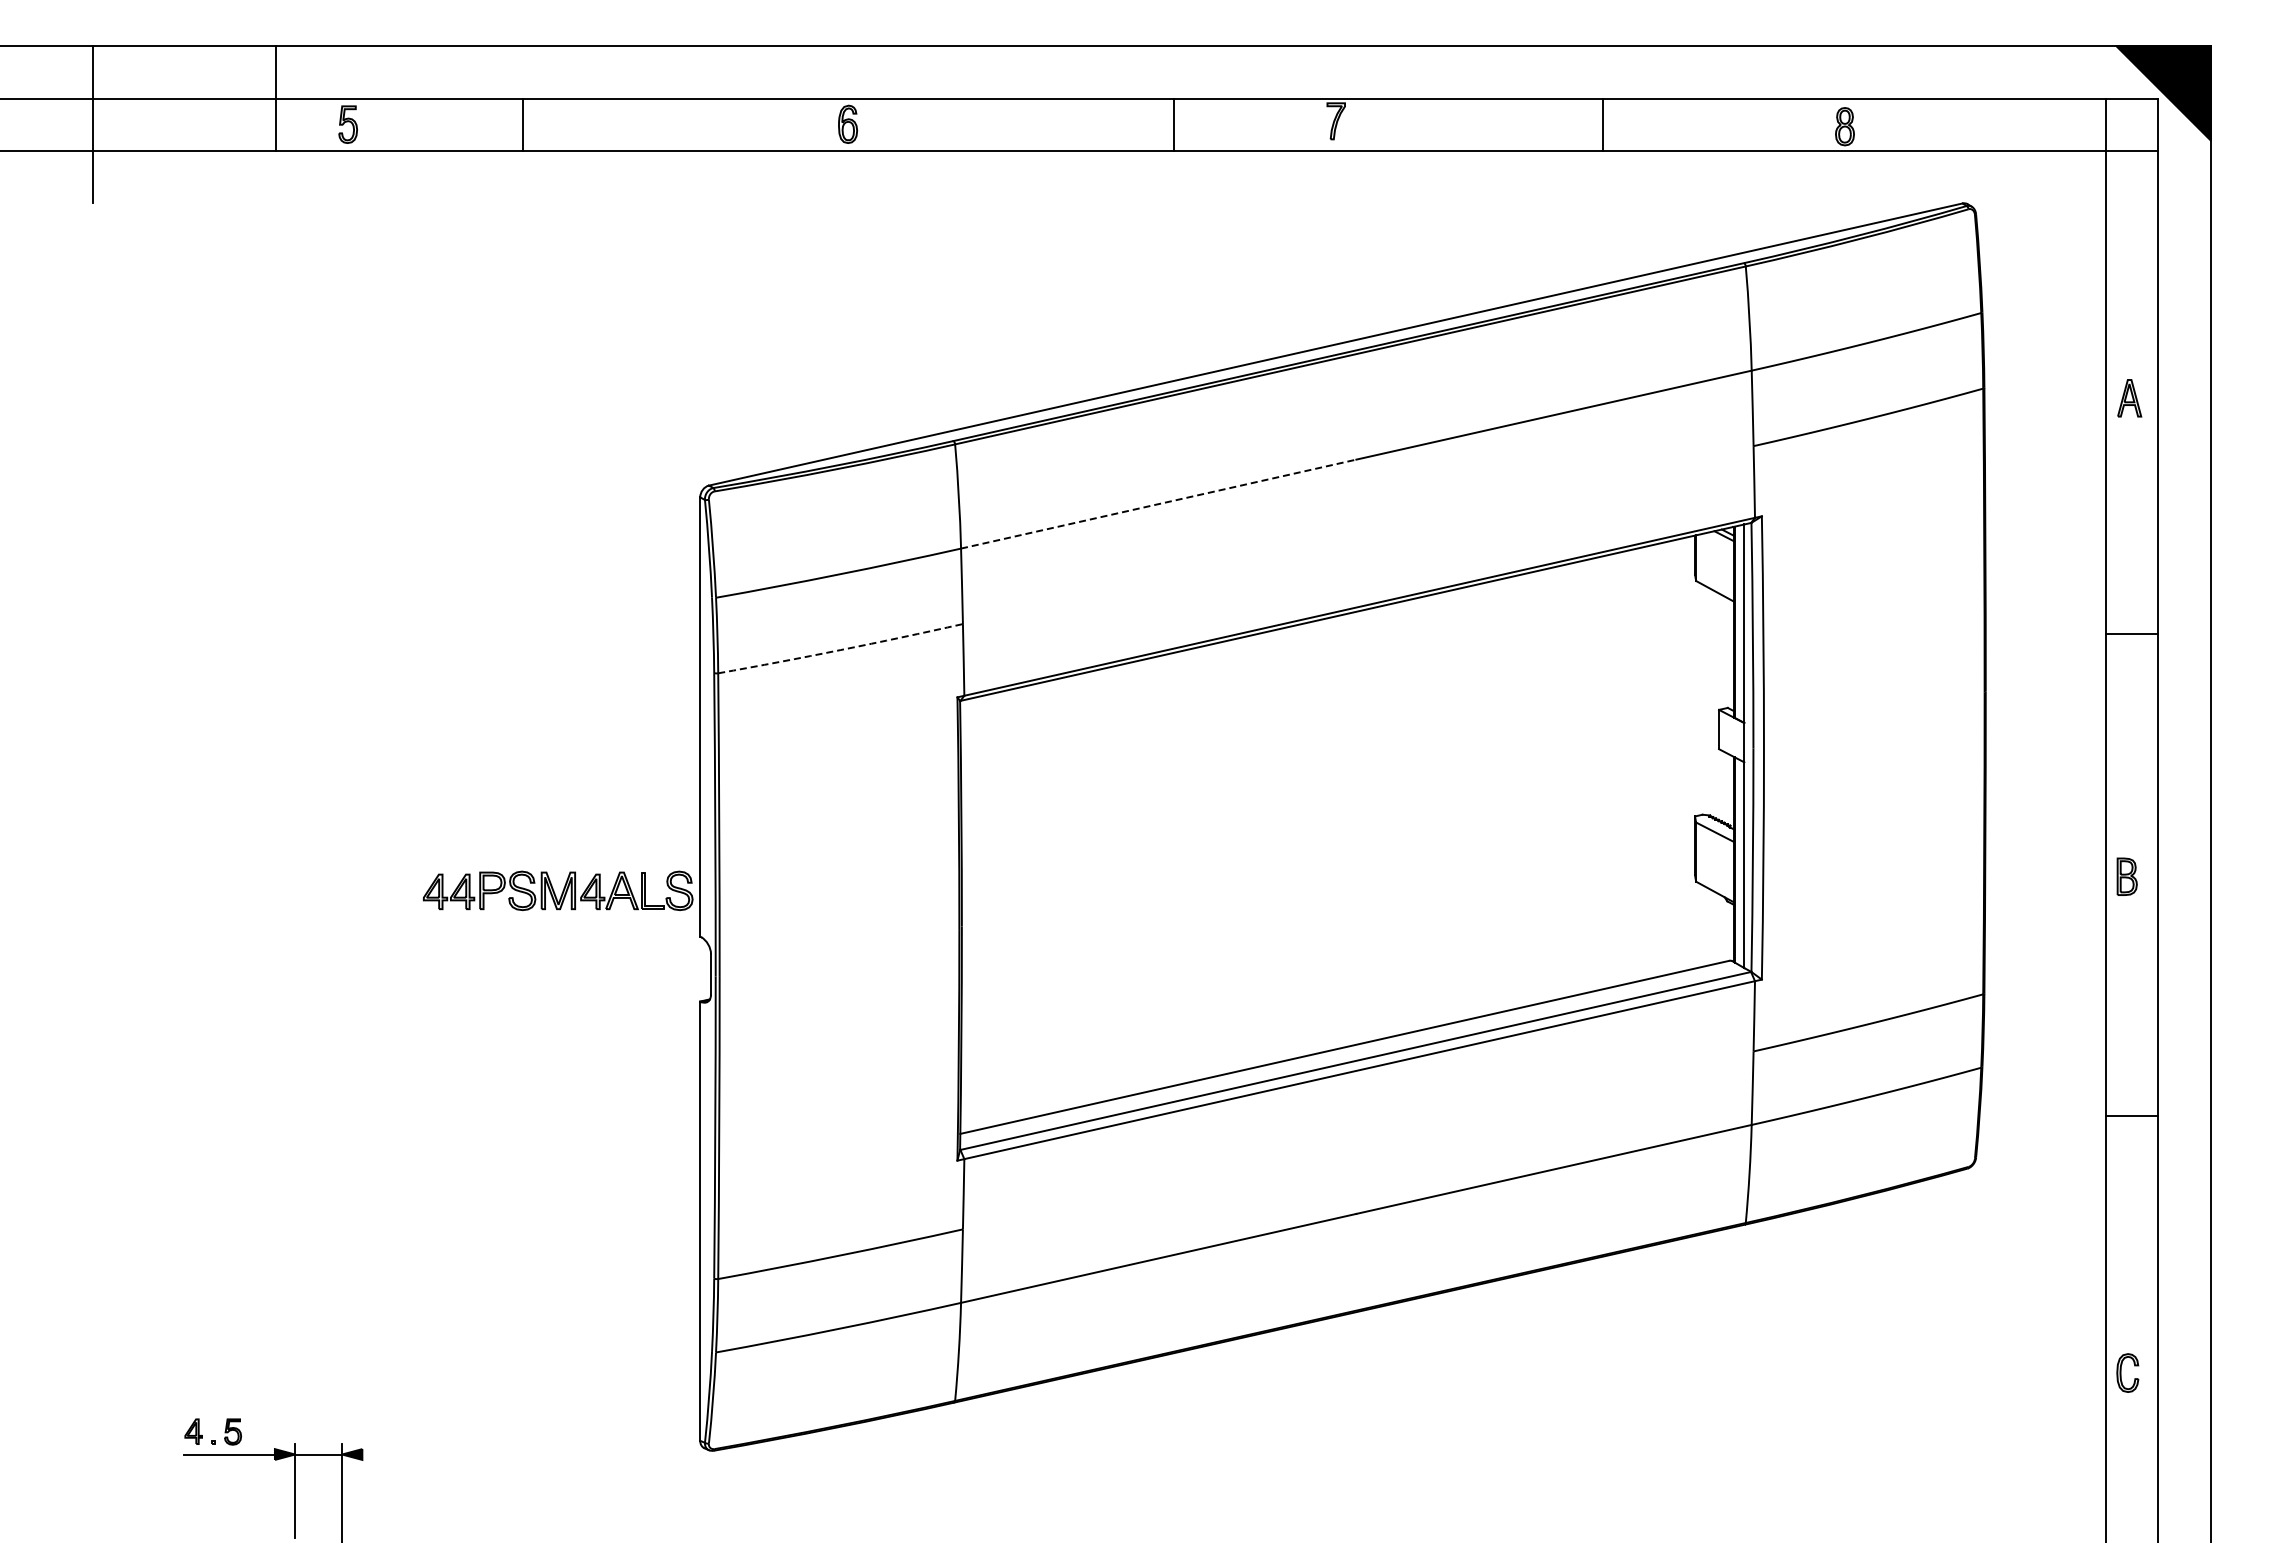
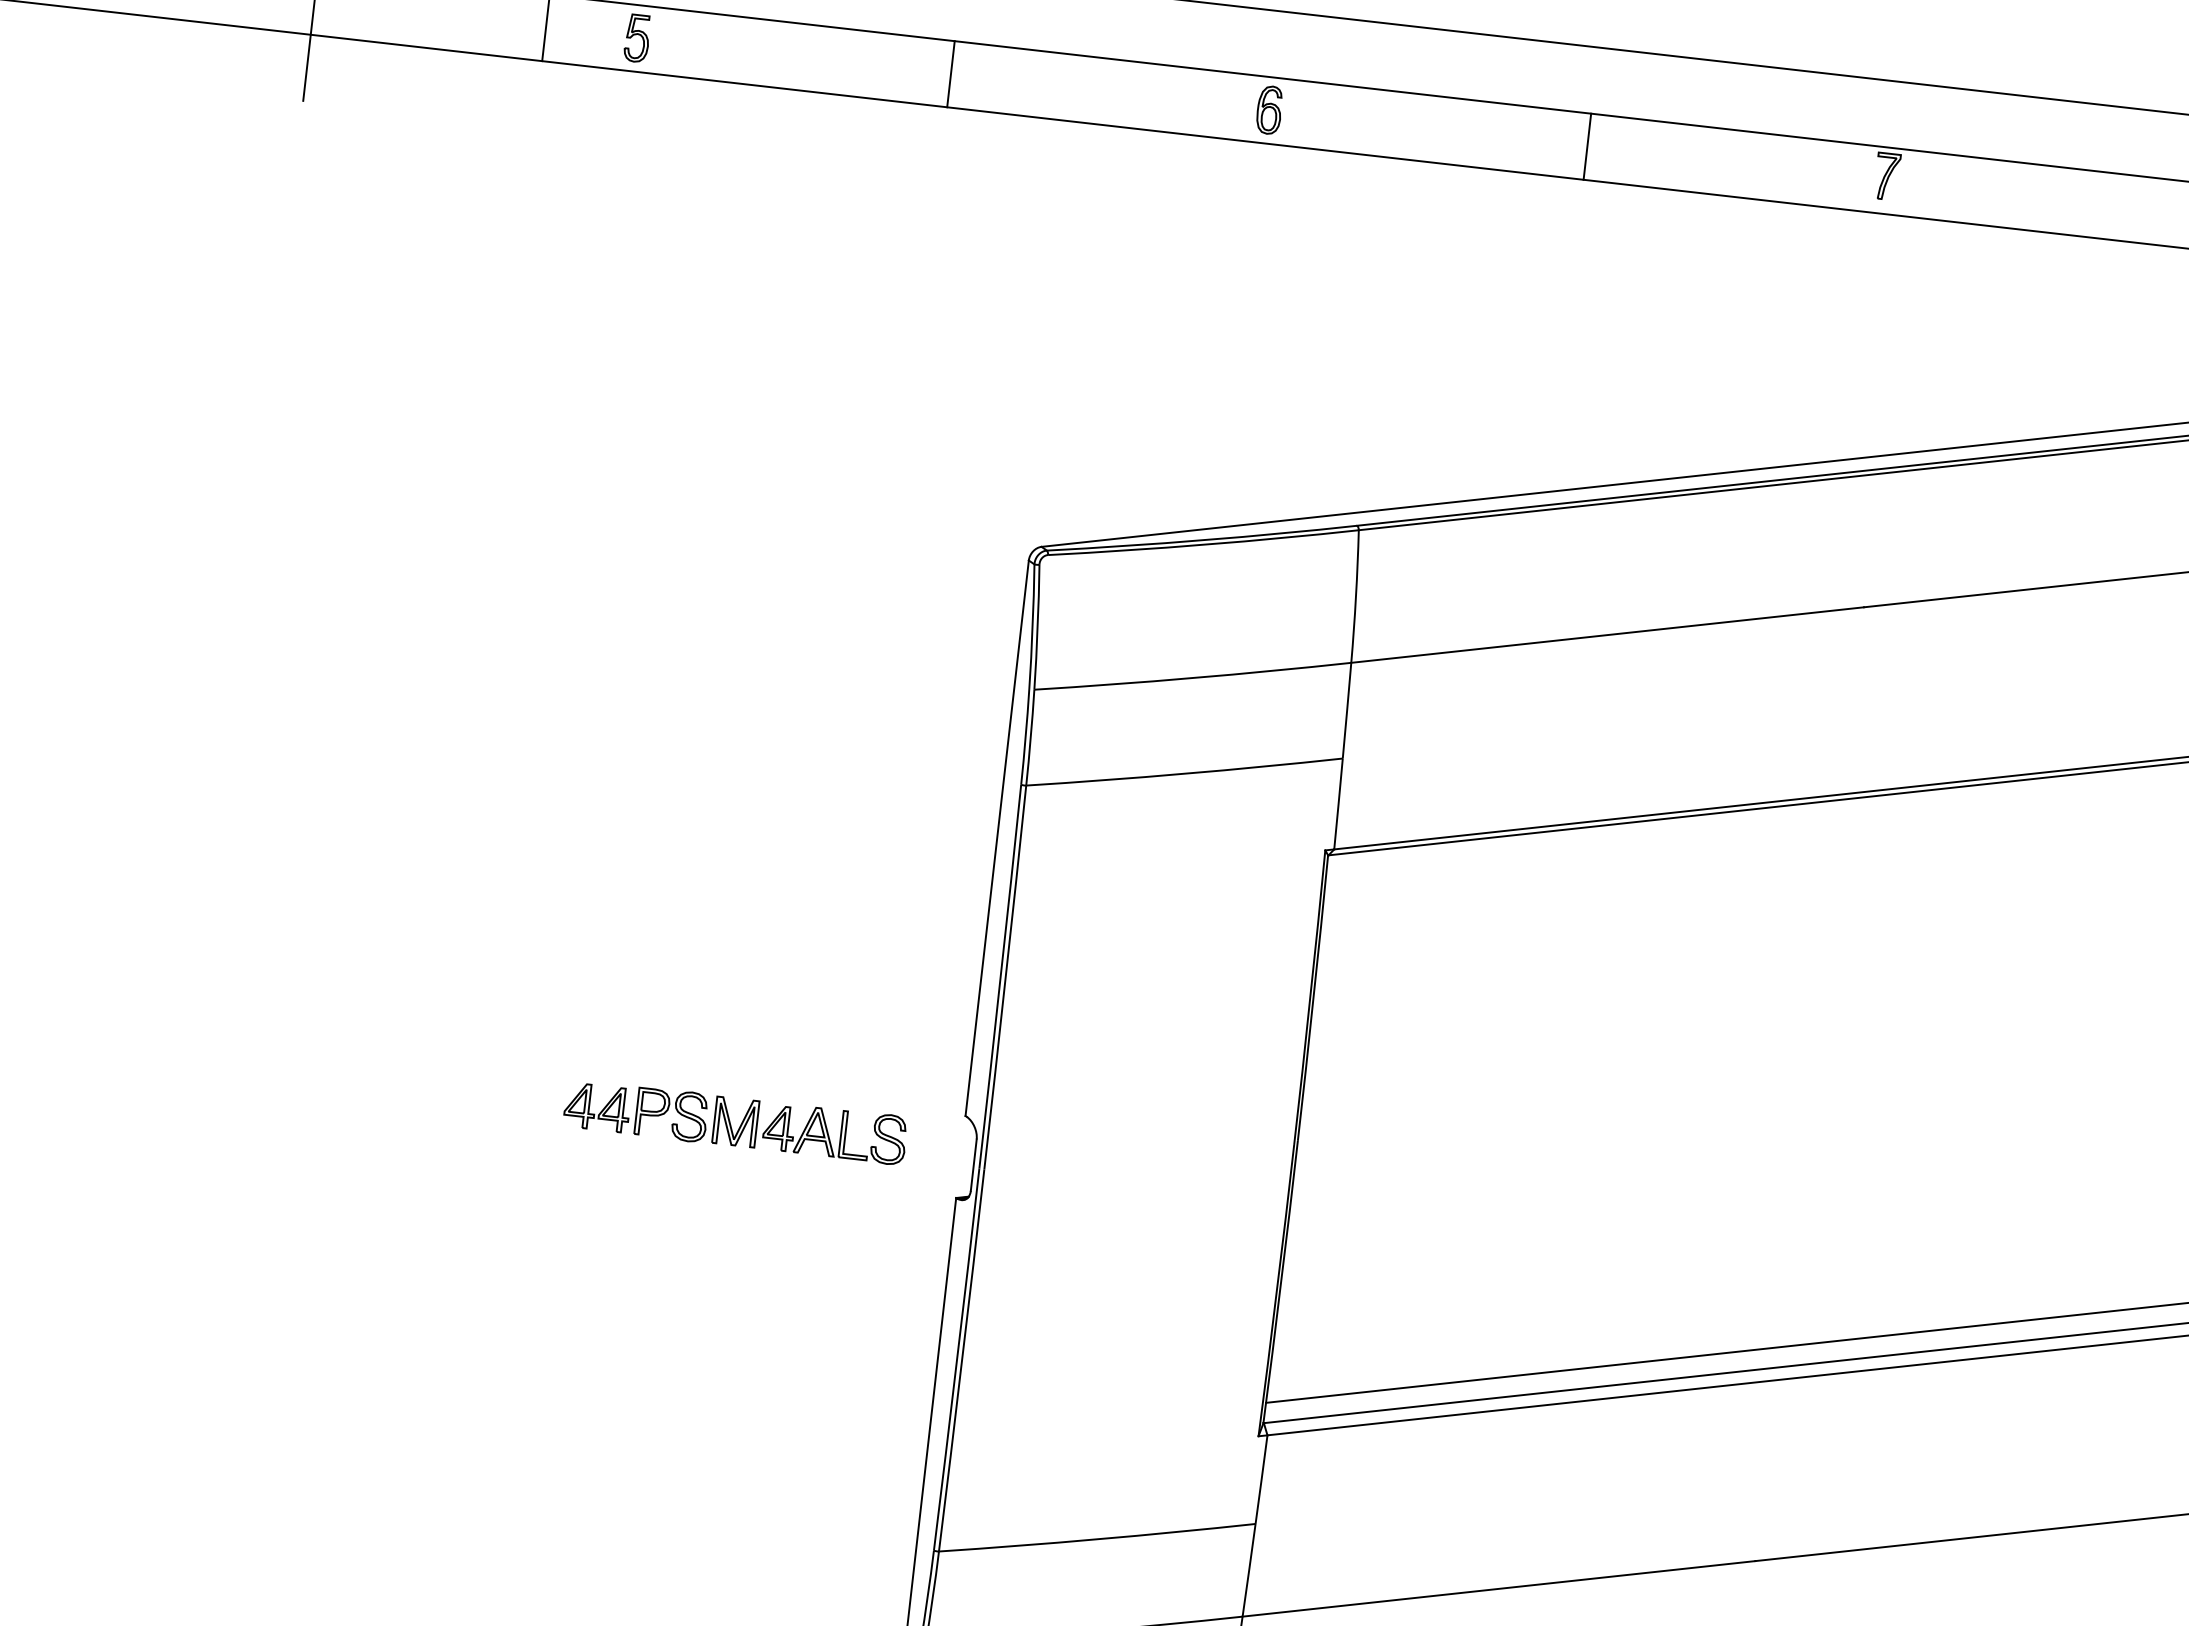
line: (523, 124) -> (951, 74), moved
line: (1174, 124) -> (1587, 146), moved
line: (1158, 504) -> (1607, 635), dashed -> solid
arc: (840, 650) -> (1184, 774), dashed -> solid
part: (558, 890) -> (735, 1121), moved

